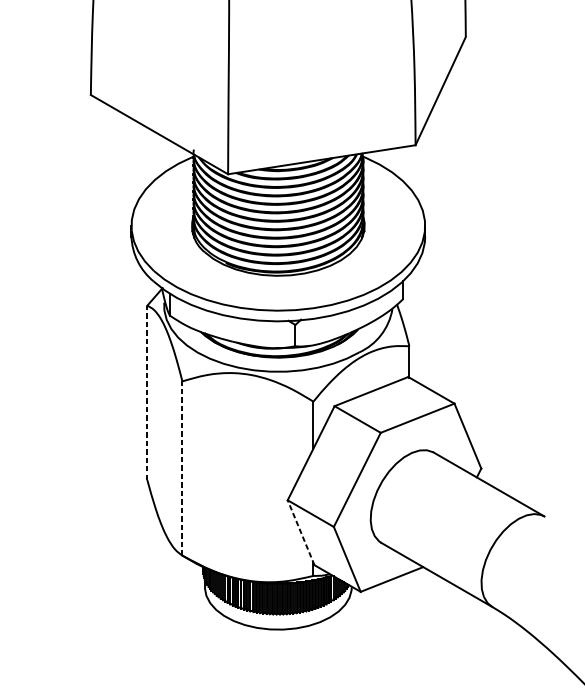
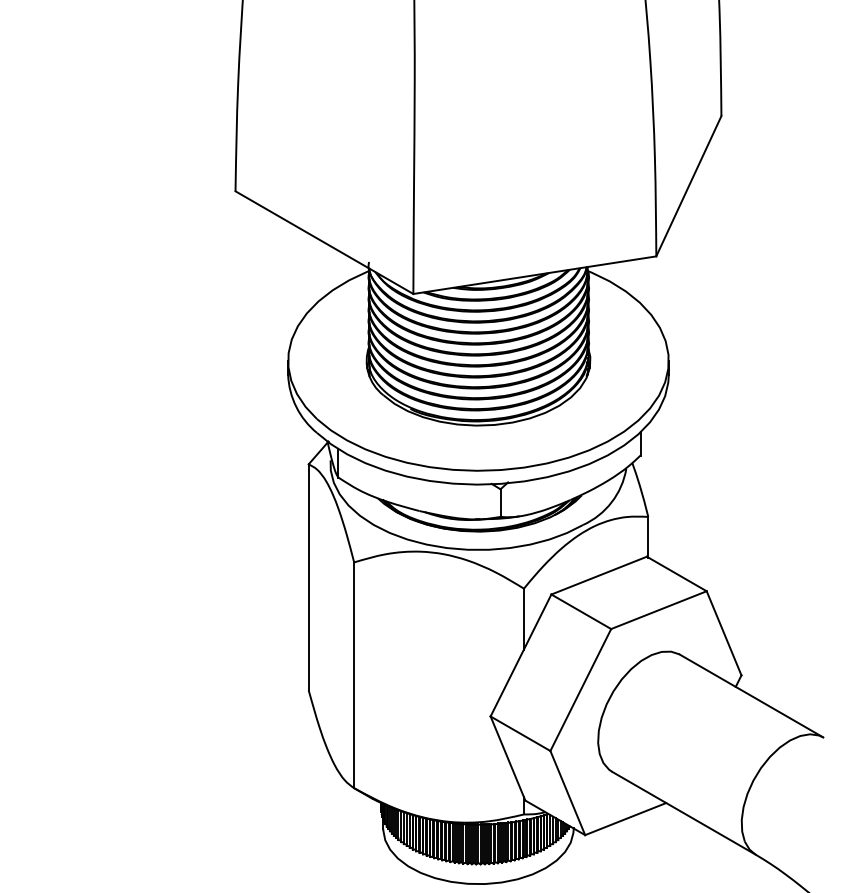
line: (147, 393) -> (308, 577), dashed -> solid
line: (182, 468) -> (354, 675), dashed -> solid
line: (301, 532) -> (508, 758), dashed -> solid

